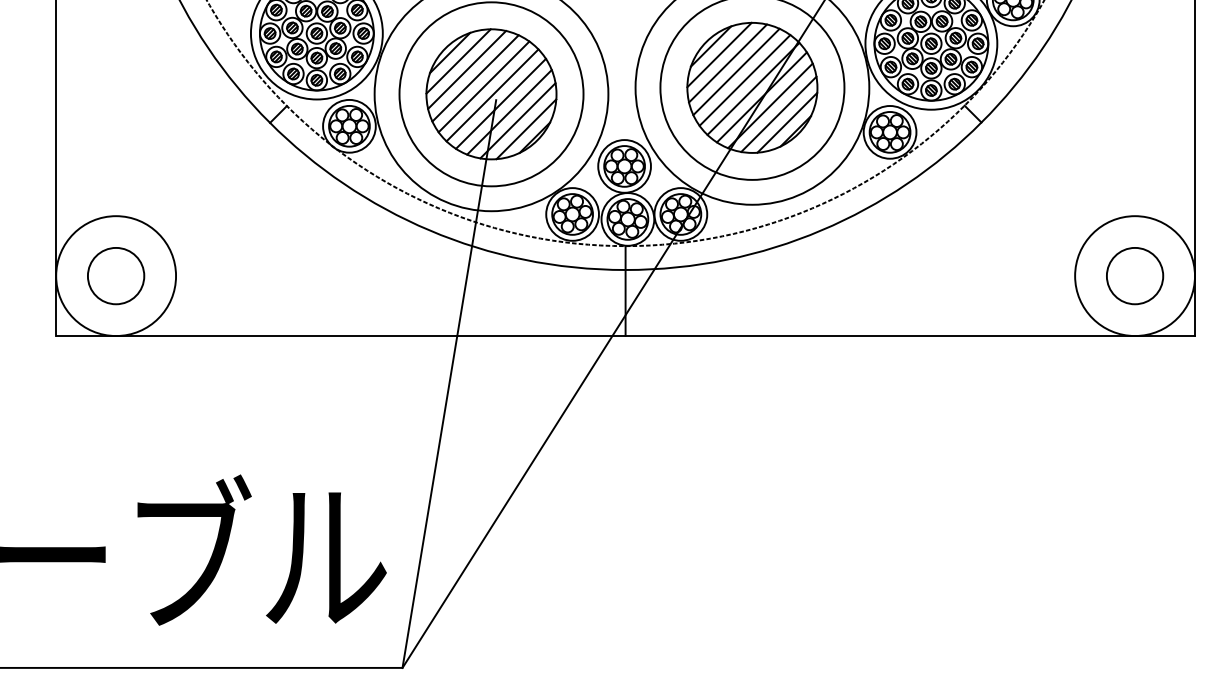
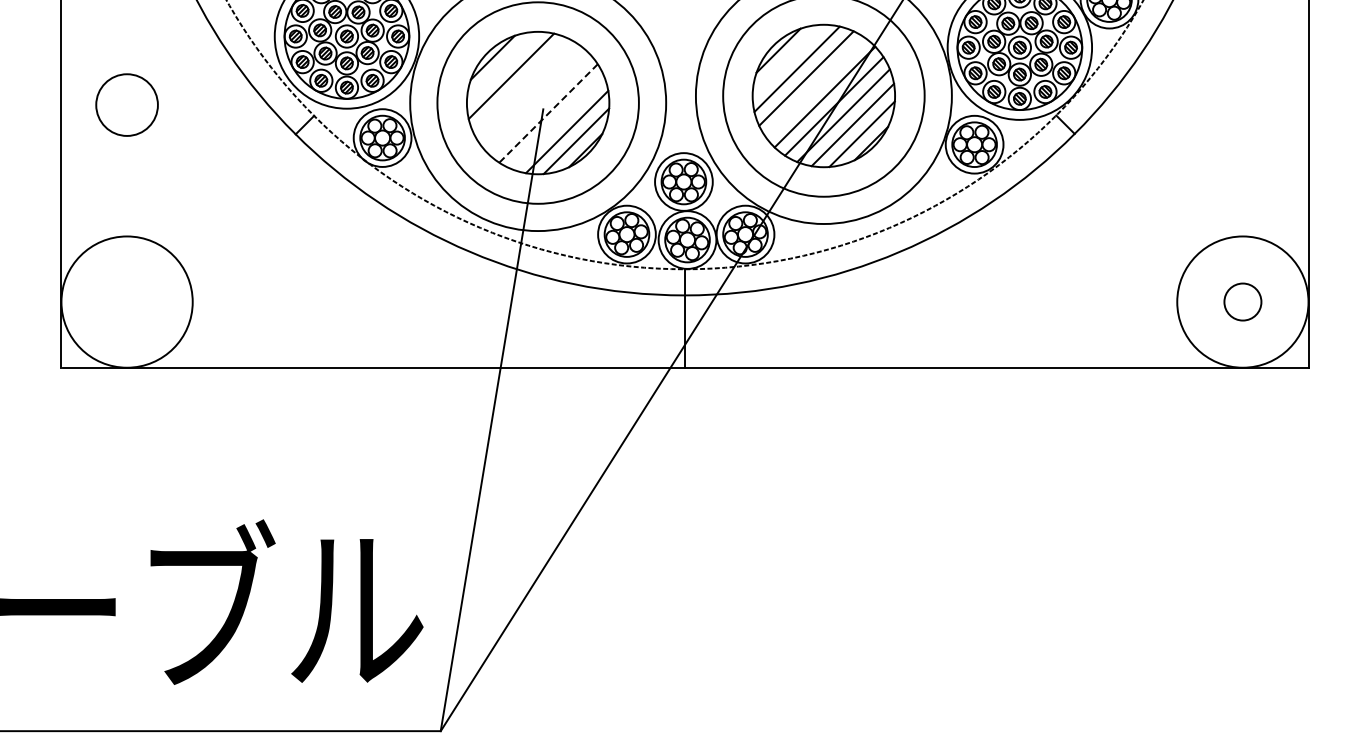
line: (719, 54) -> (787, 59), removed
line: (458, 60) -> (501, 66), removed
line: (475, 78) -> (520, 85), removed
line: (744, 80) -> (815, 87), removed
line: (483, 86) -> (529, 94), removed
line: (491, 94) -> (538, 103), removed
line: (500, 103) -> (548, 113), solid -> dashed
line: (509, 112) -> (557, 122), removed
circle: (115, 275) -> (126, 104), moved
circle: (1134, 275) -> (1242, 301), size x0.6

